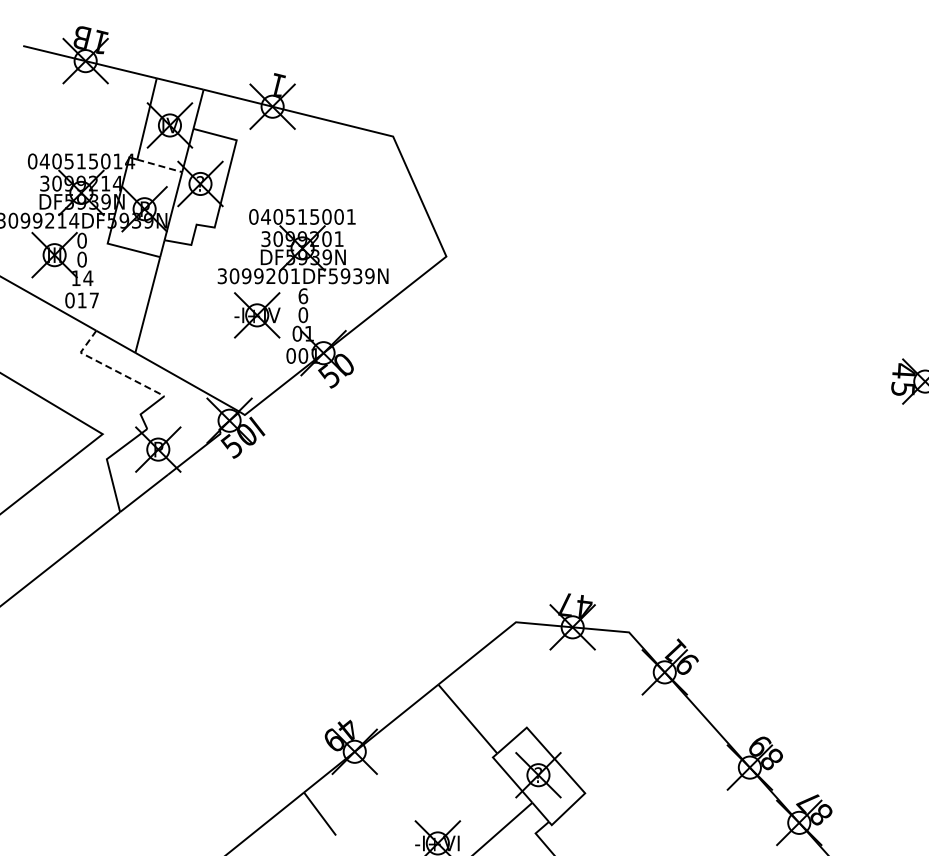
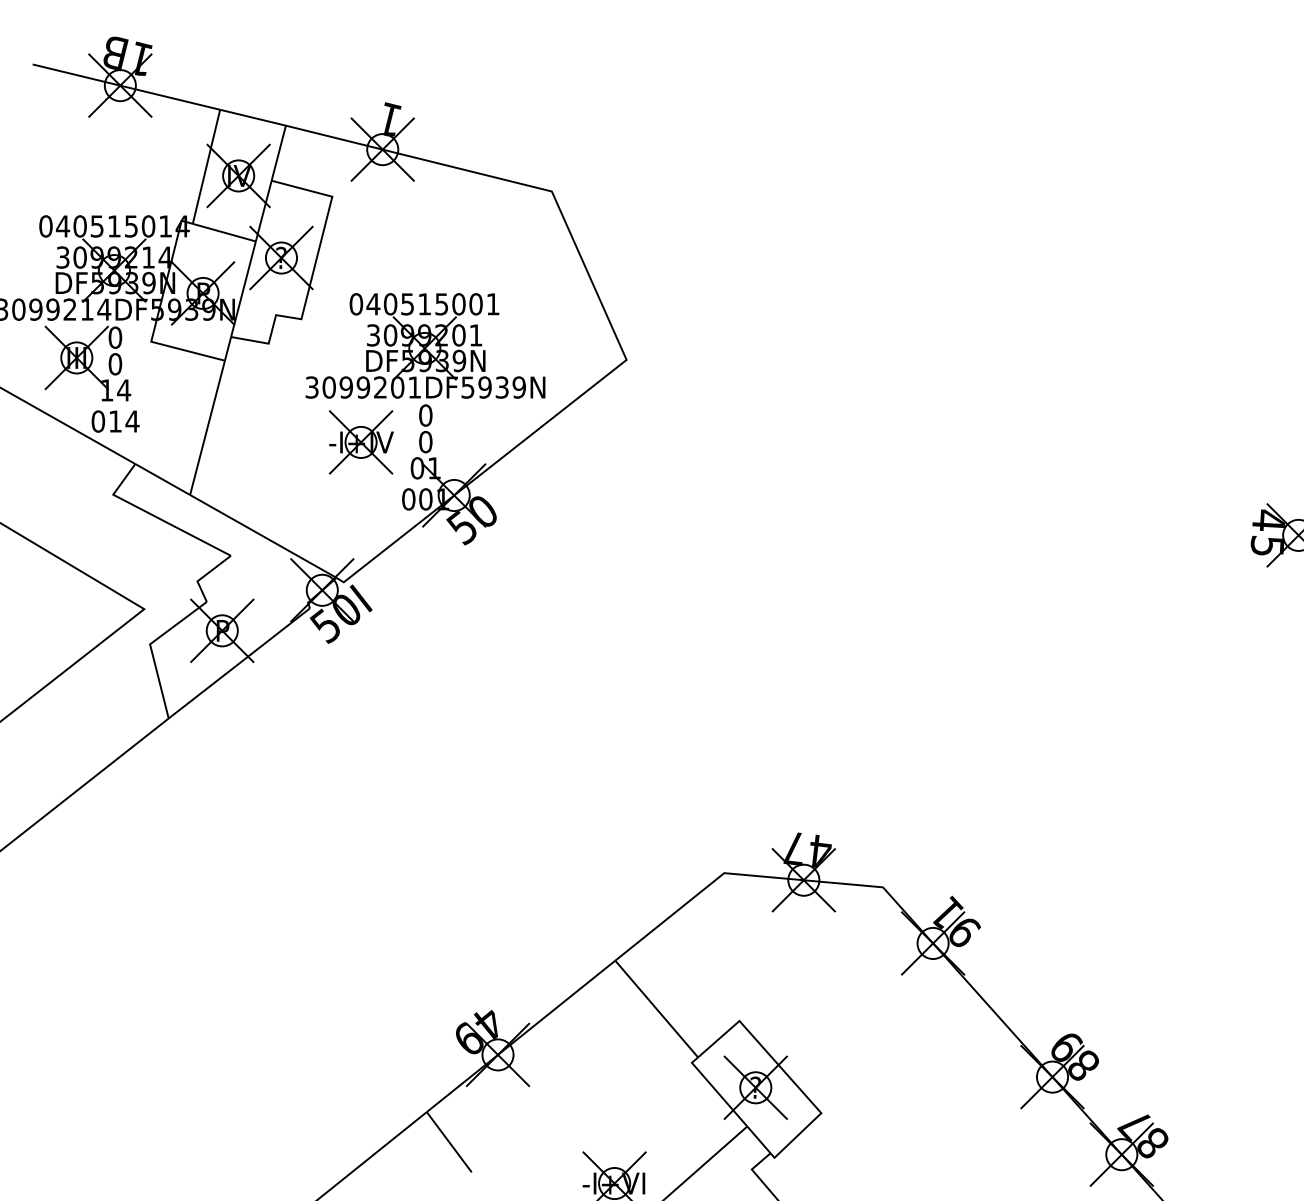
line: (160, 166) -> (225, 233), dashed -> solid
text: (303, 295) -> (426, 414), 6 -> 0
text: (94, 300) -> (132, 421), 017 -> 014
line: (110, 368) -> (155, 516), dashed -> solid

